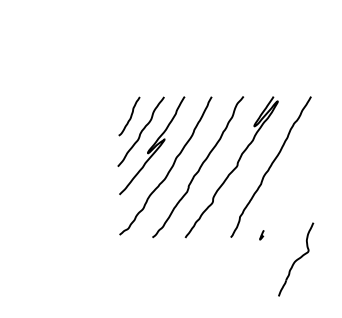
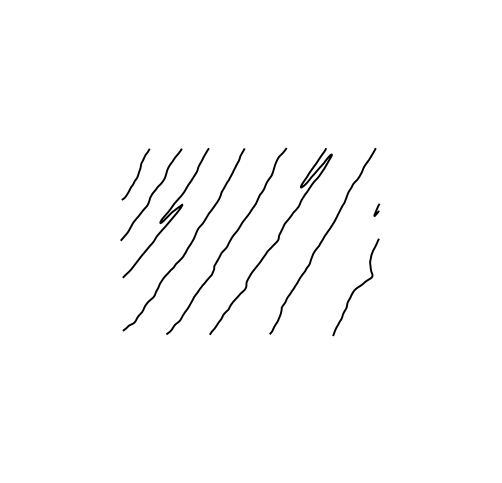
curve: (261, 234) -> (376, 209), moved
part: (295, 259) -> (355, 287), moved

